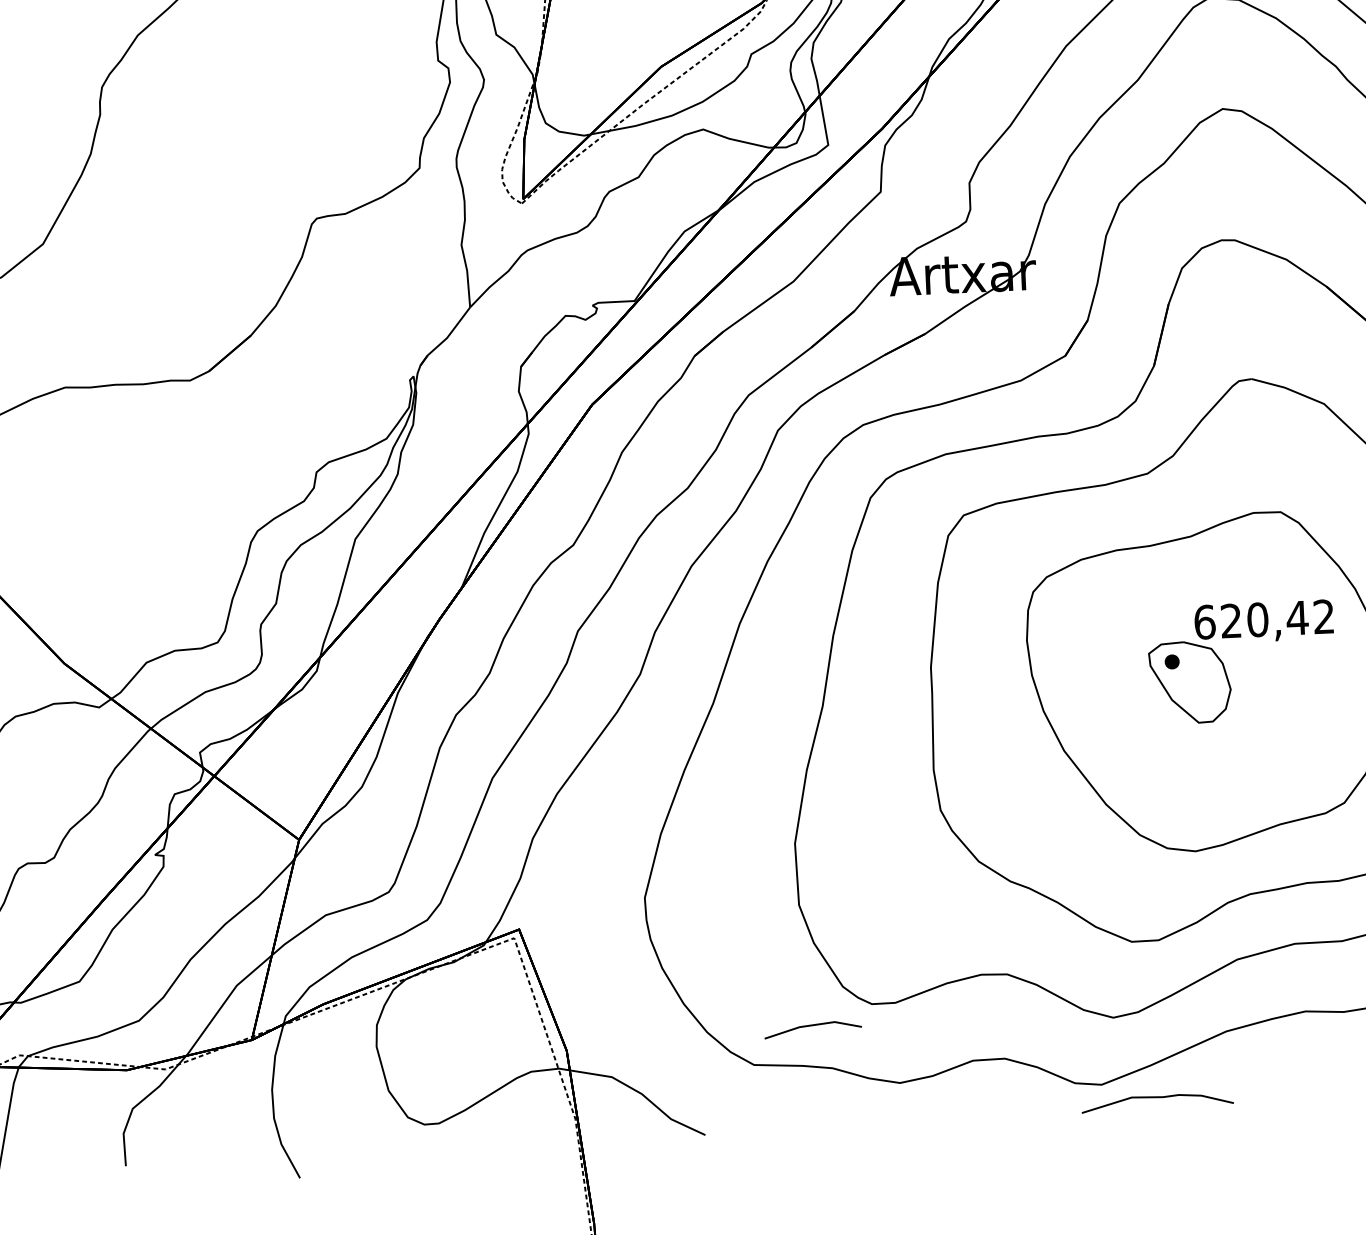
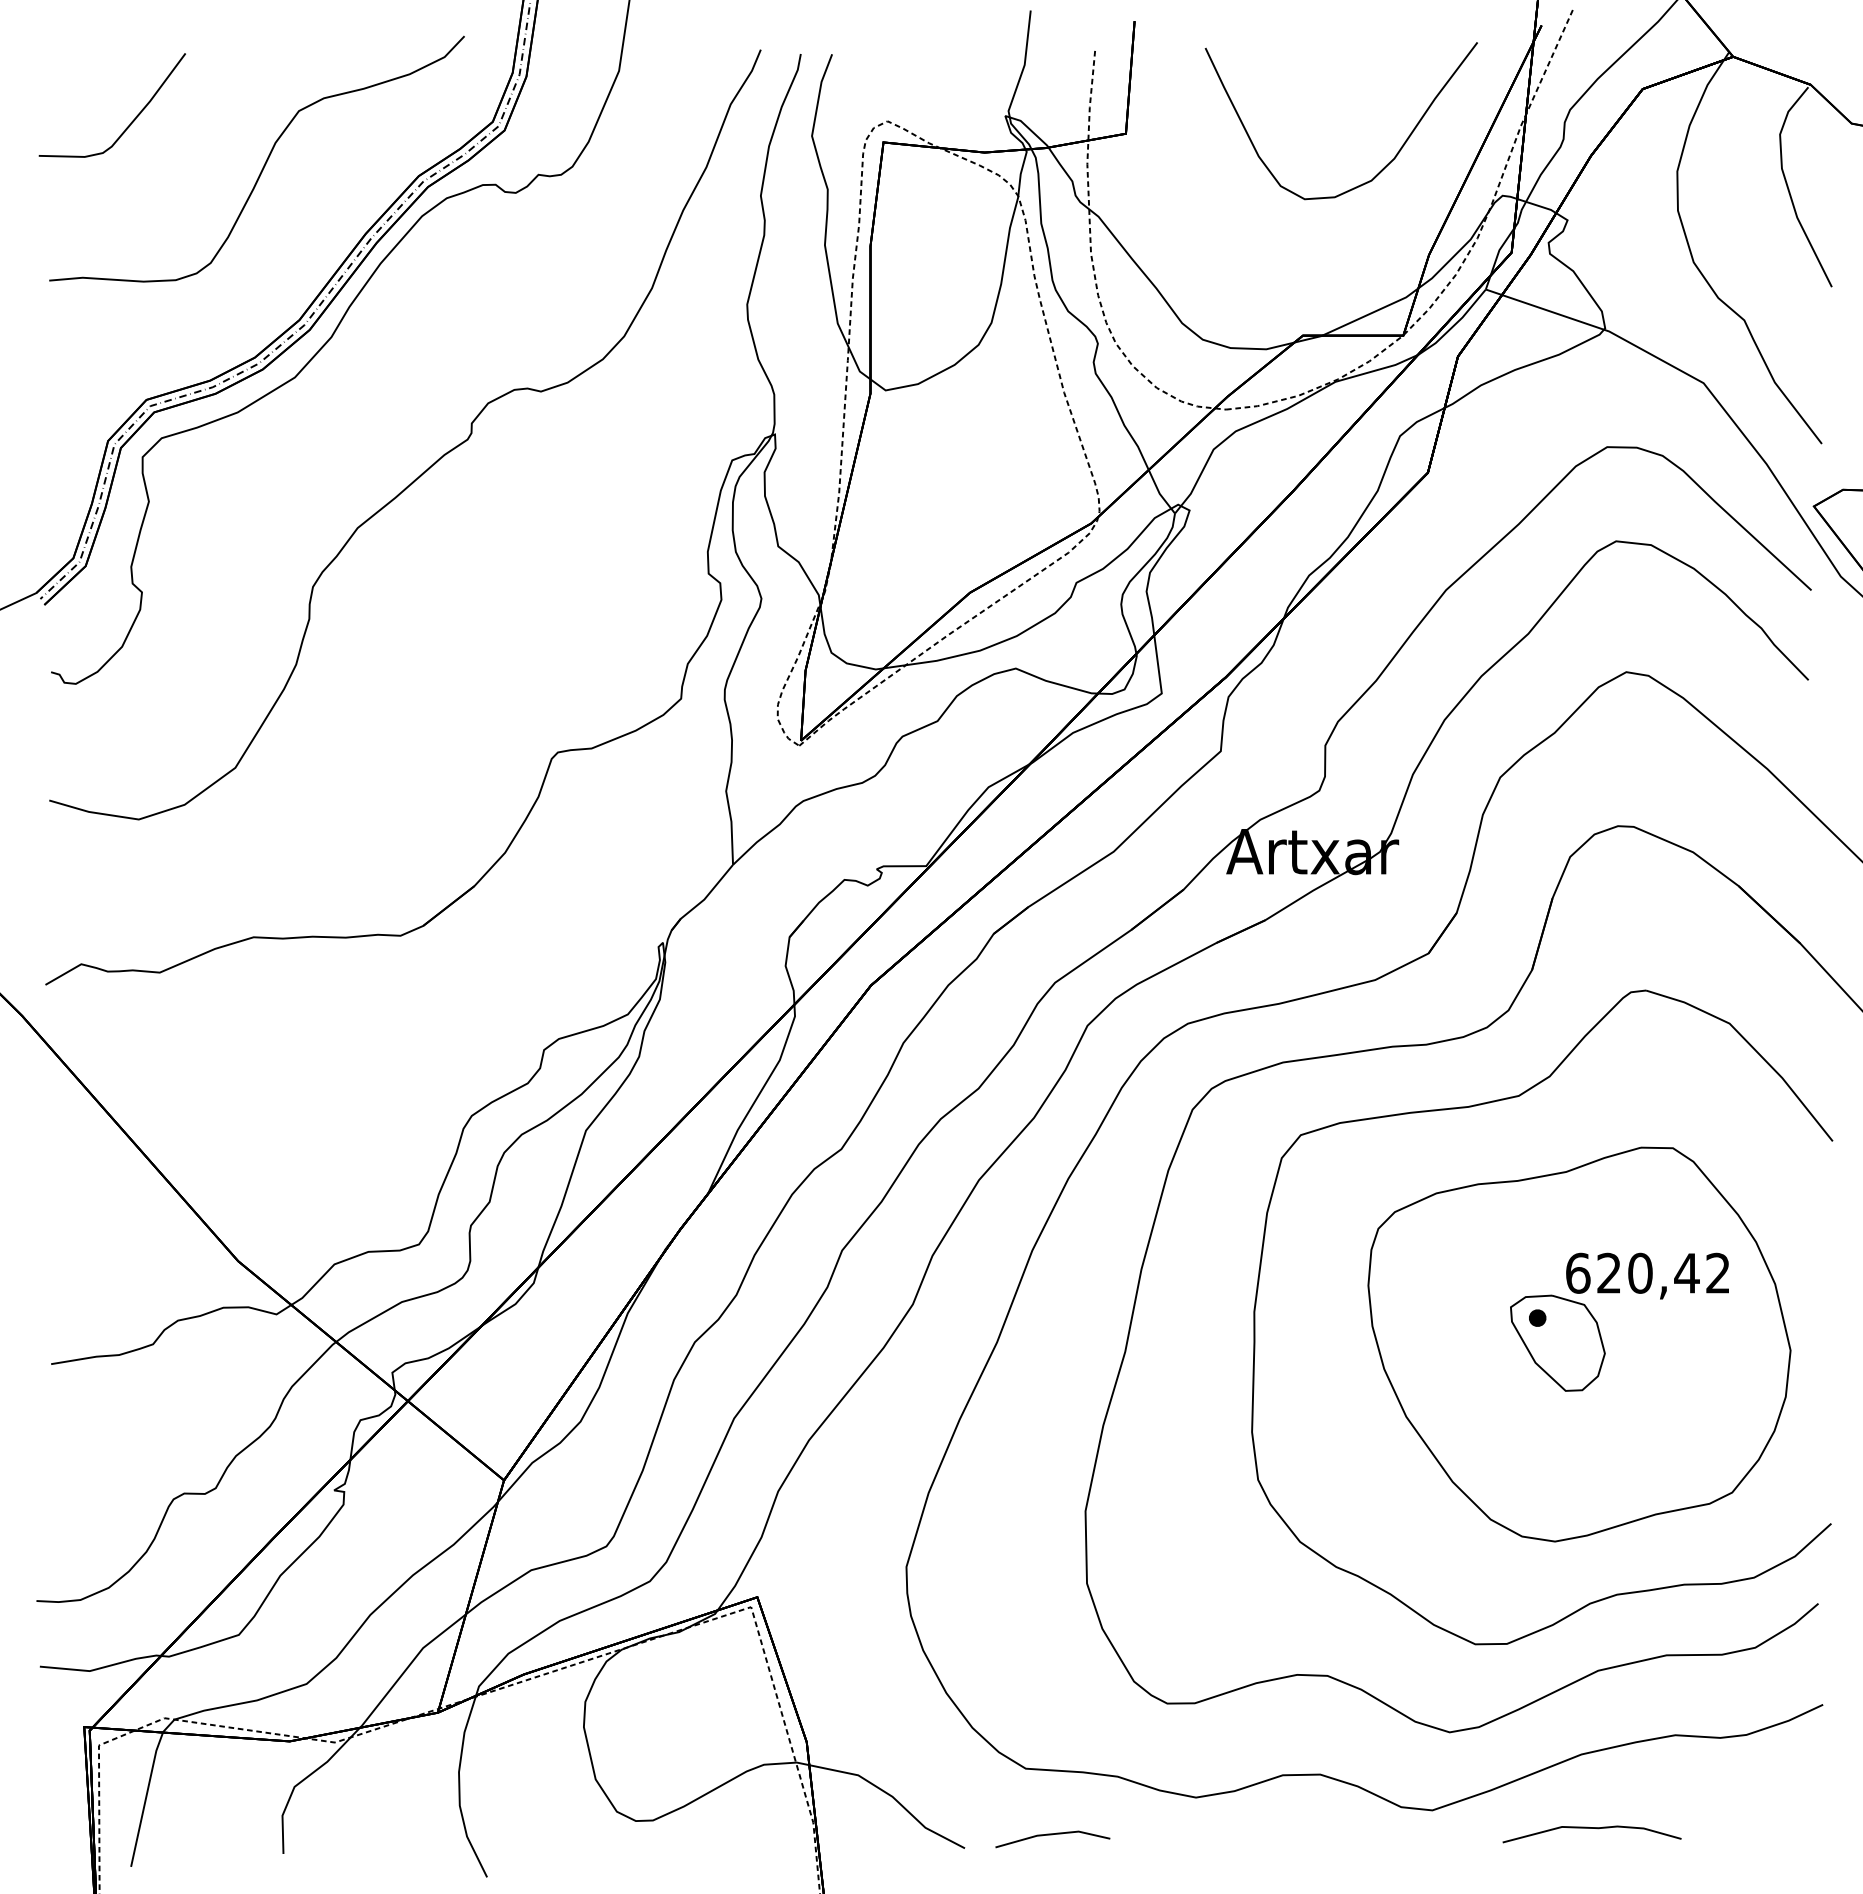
line: (812, 1026) -> (1052, 1835), moved
curve: (1156, 1097) -> (1591, 1828), moved

